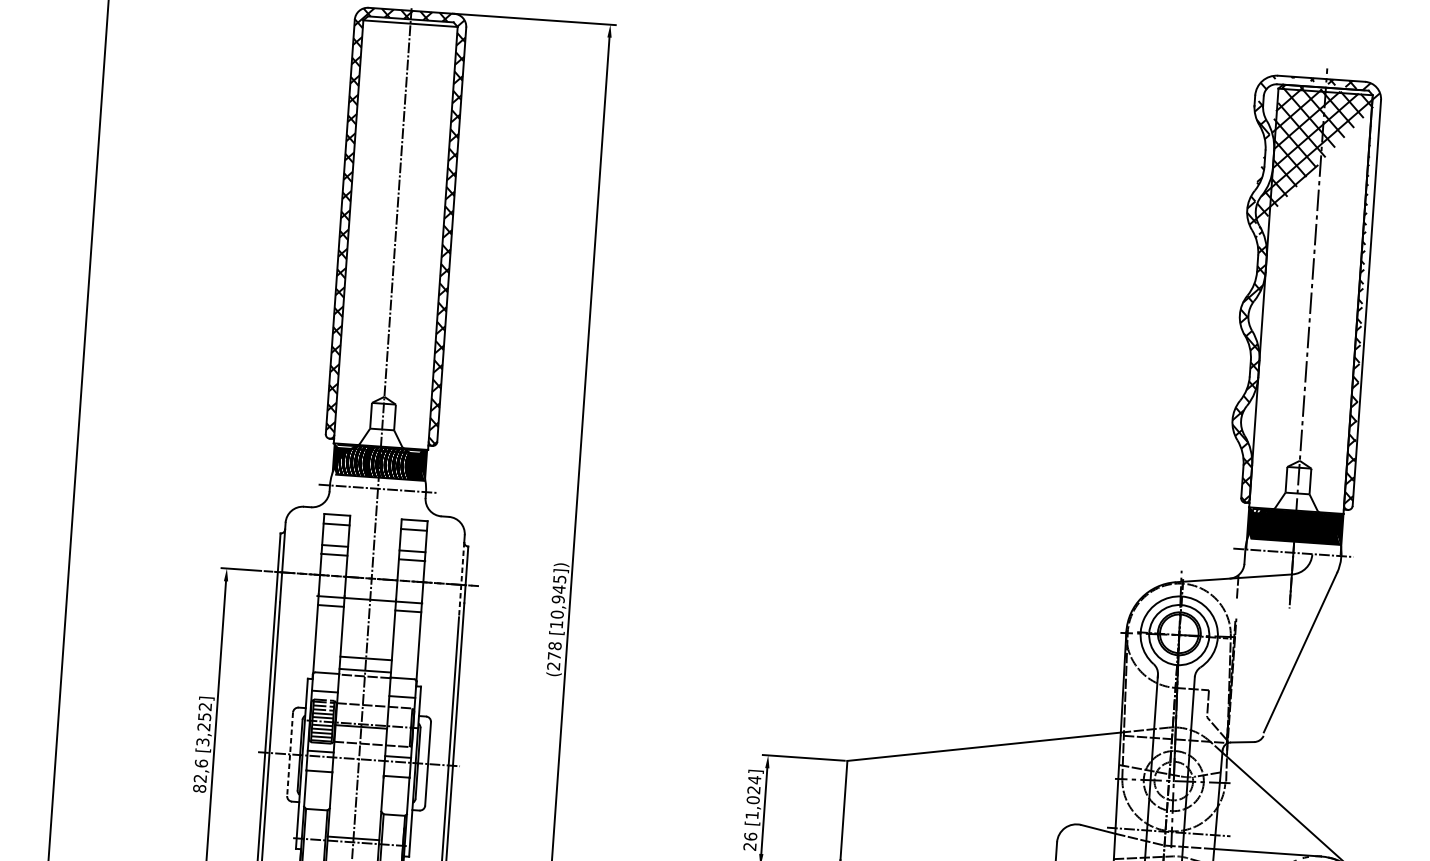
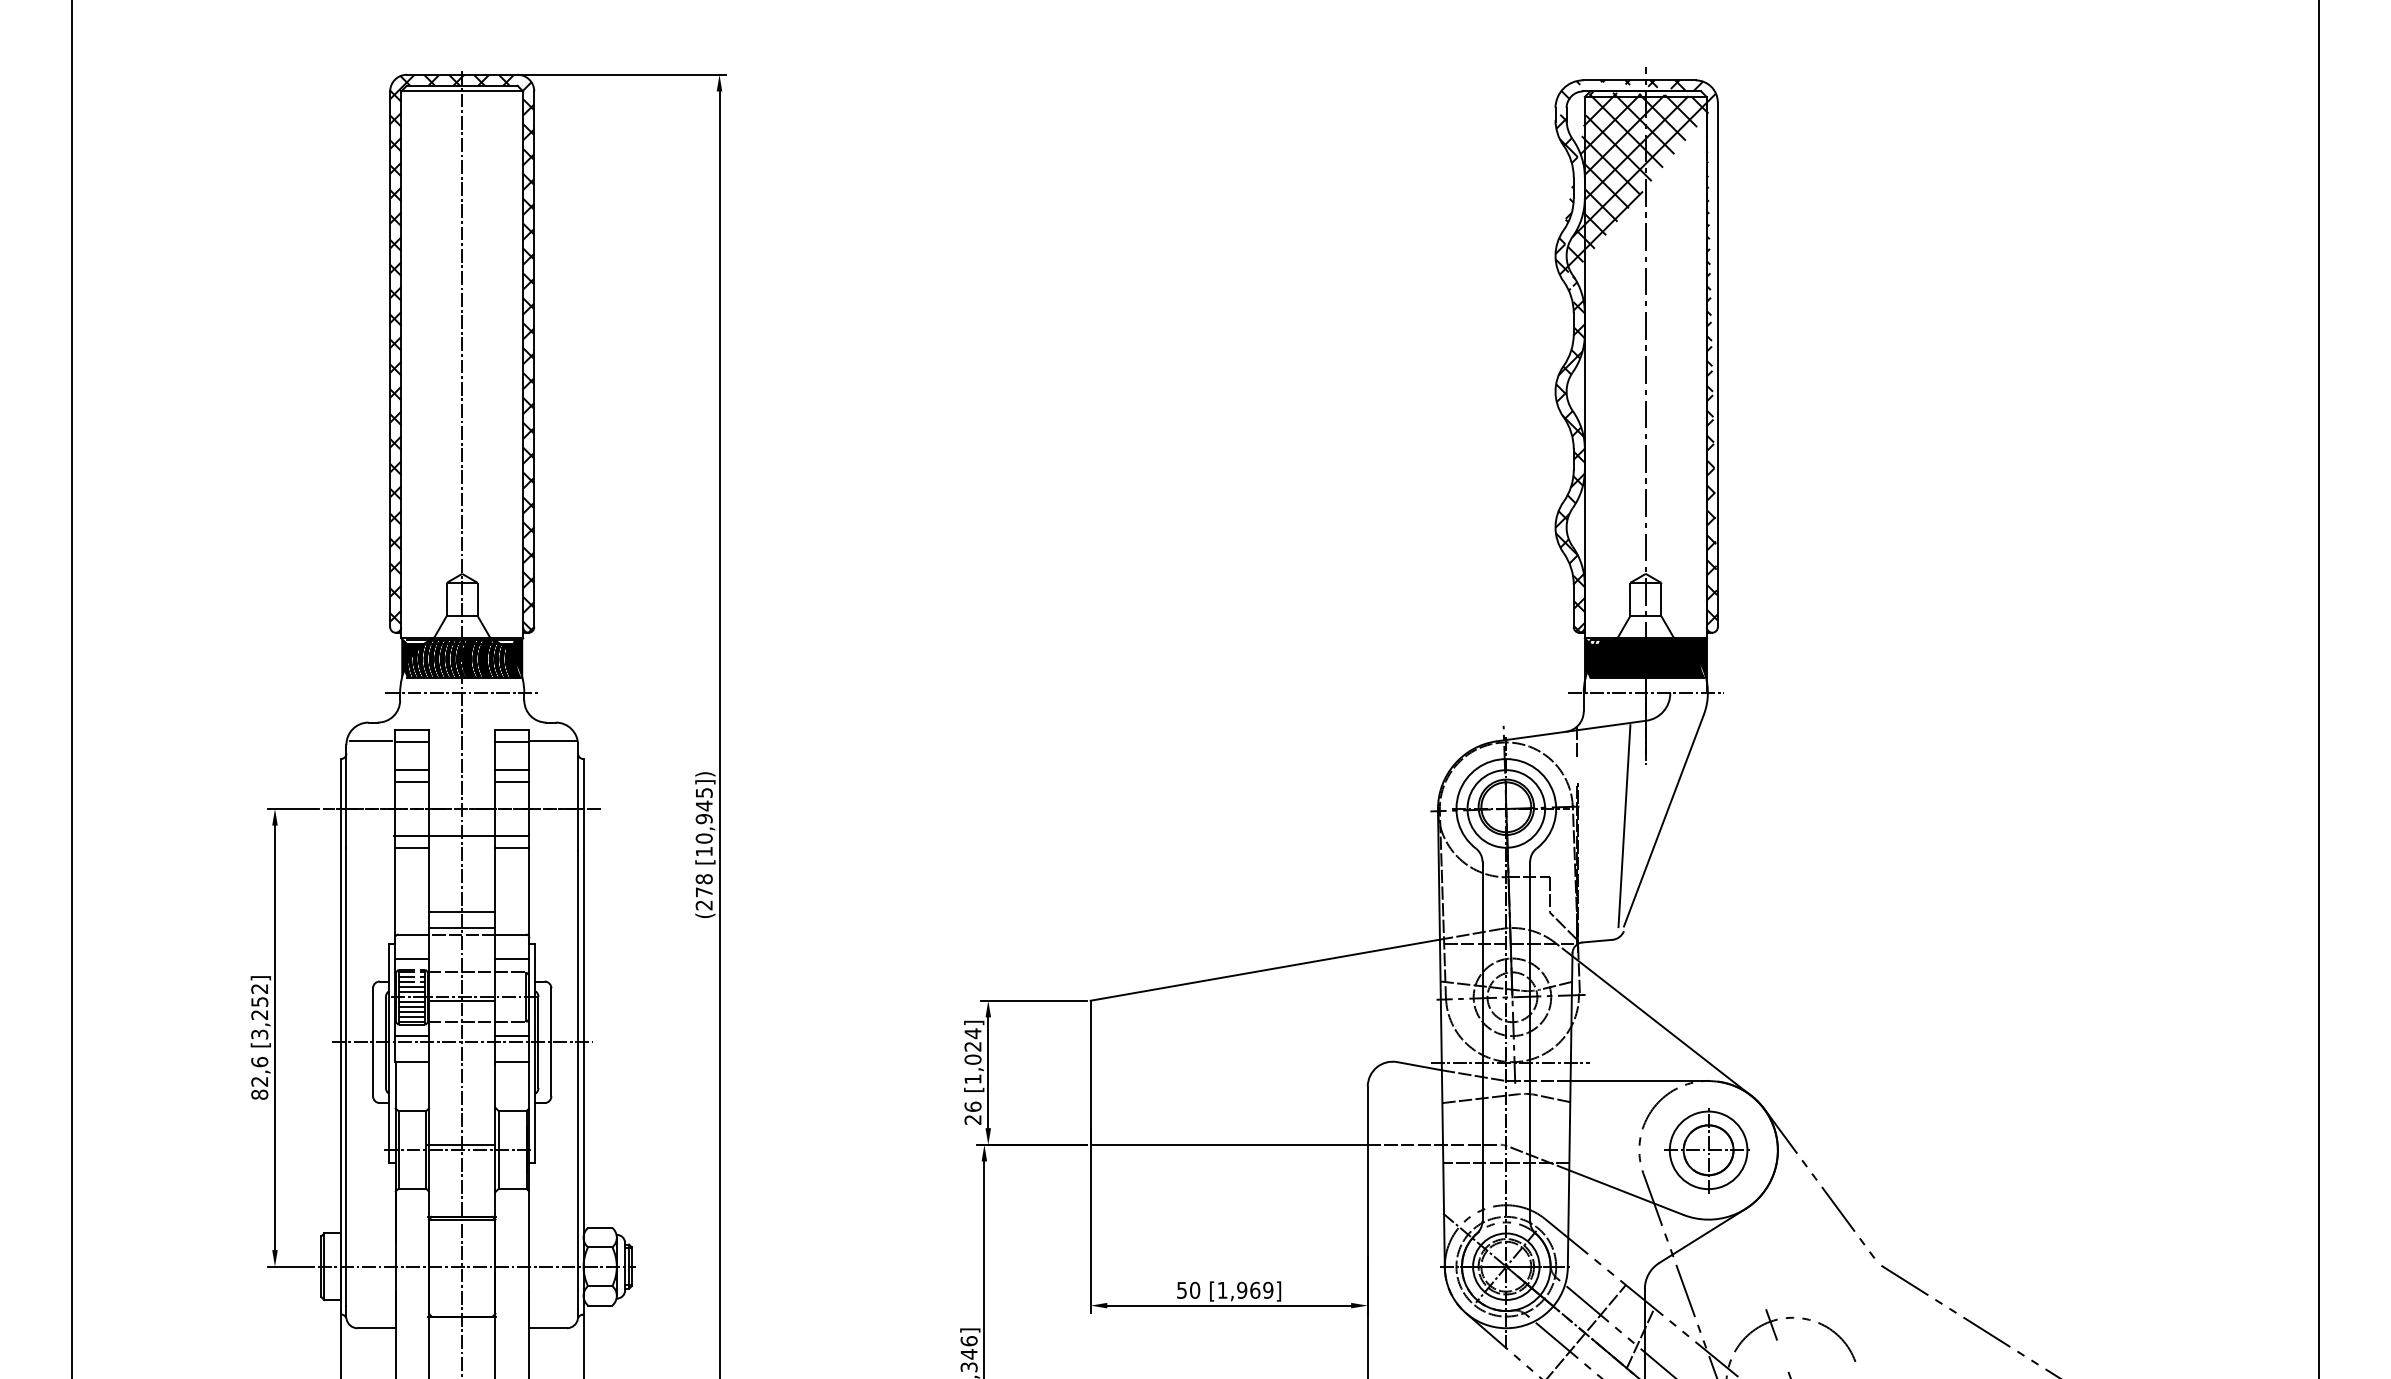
line: (304, 520) -> (370, 740), added
line: (446, 530) -> (553, 740), added
line: (462, 579) -> (578, 802), dashed -> solid
line: (1269, 655) -> (1624, 826), added
line: (290, 754) -> (373, 1042), dashed -> solid

